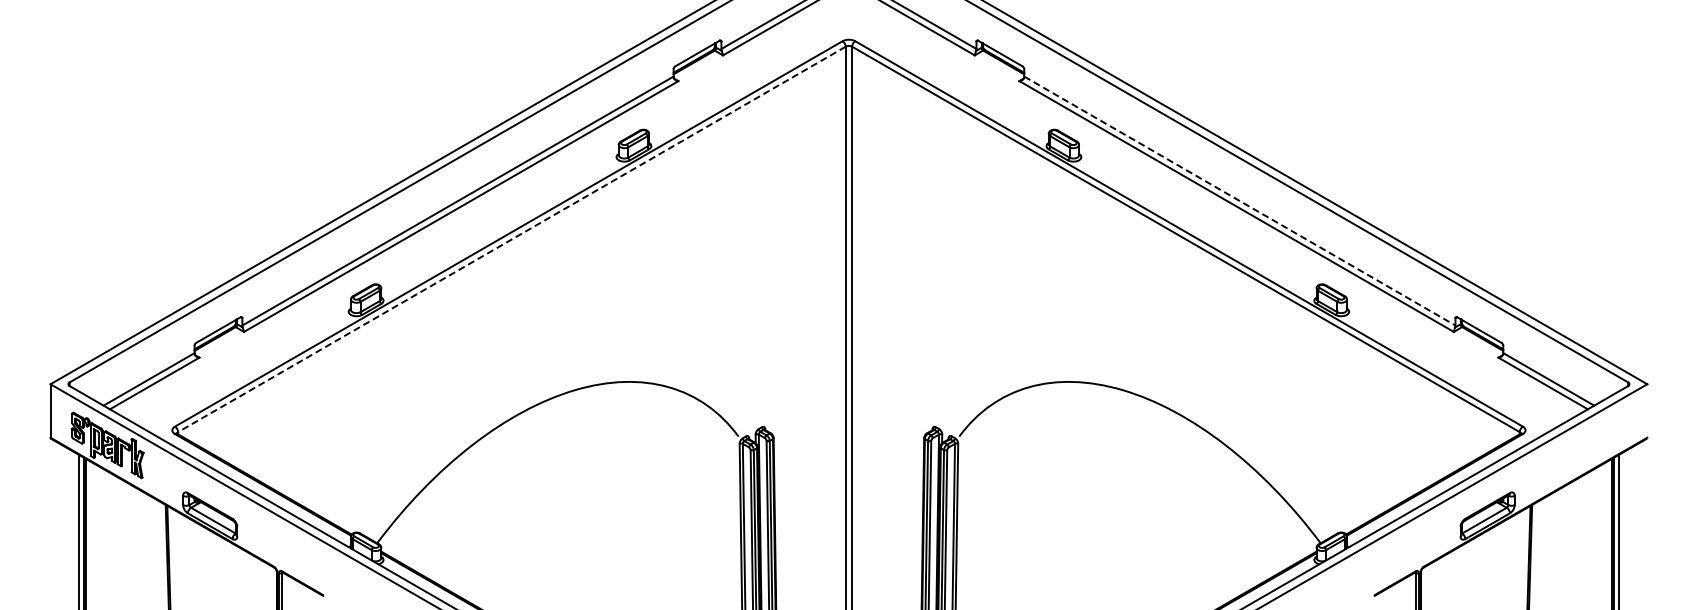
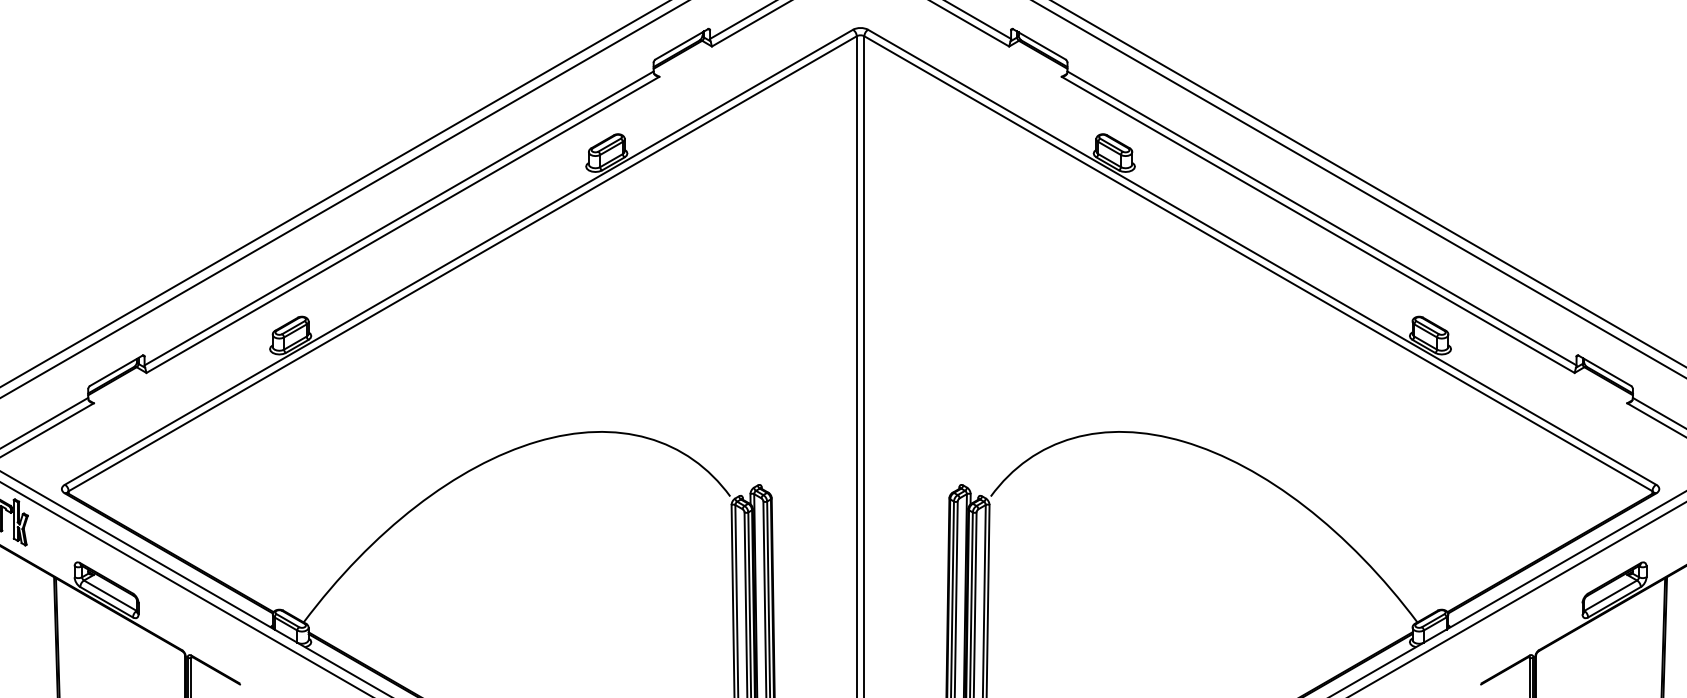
line: (1239, 201) -> (1321, 218), dashed -> solid
line: (511, 239) -> (462, 263), dashed -> solid

